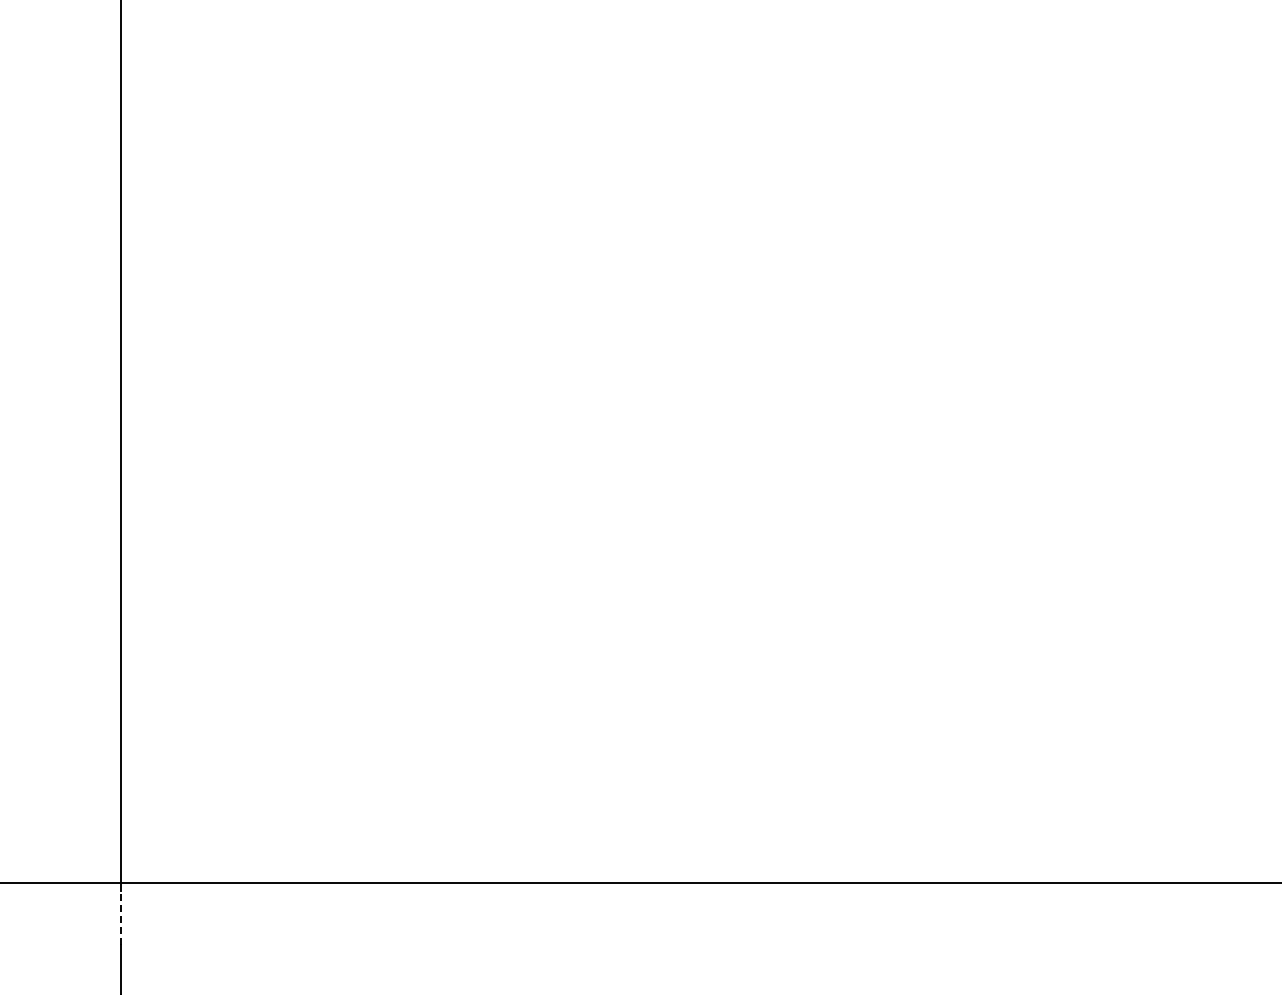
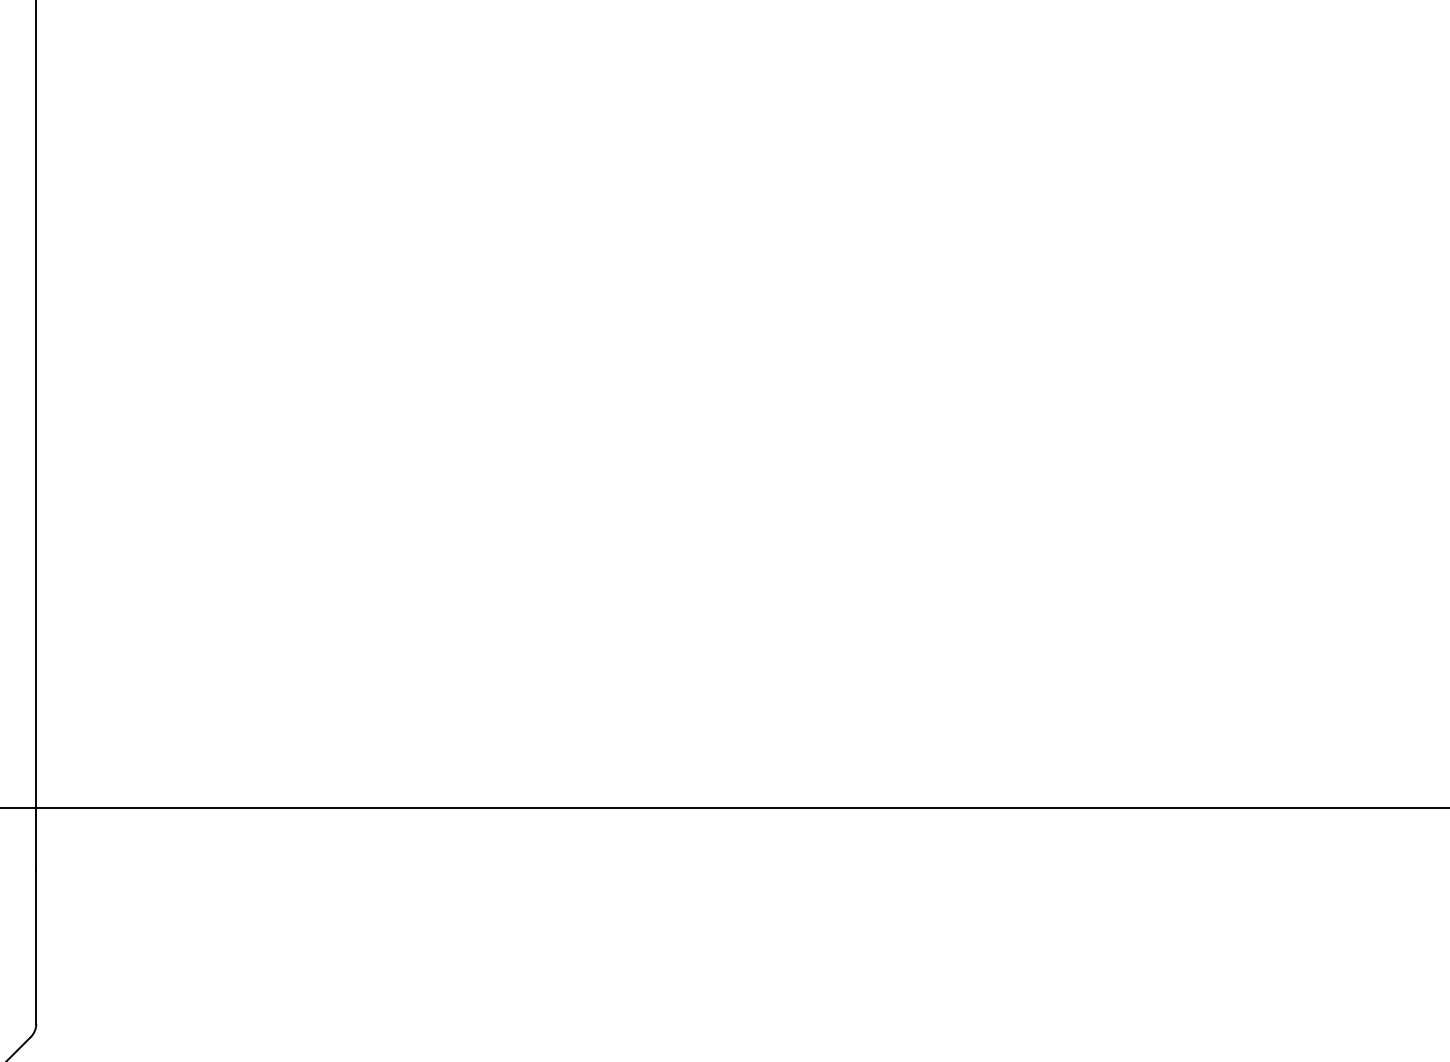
line: (121, 917) -> (36, 841), dashed -> solid

